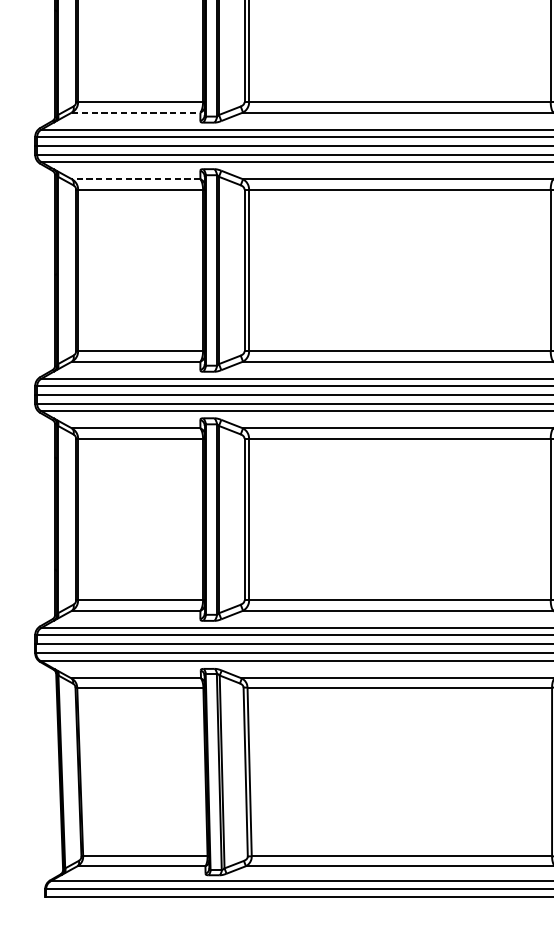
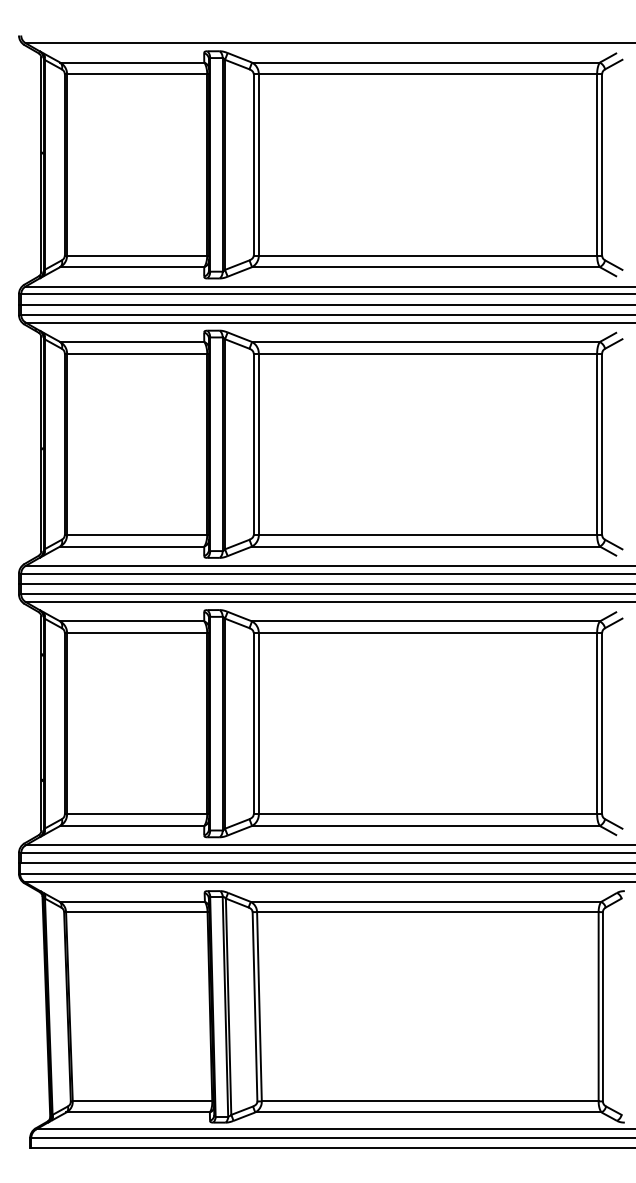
line: (136, 112) -> (132, 267), dashed -> solid
line: (135, 178) -> (131, 341), dashed -> solid

